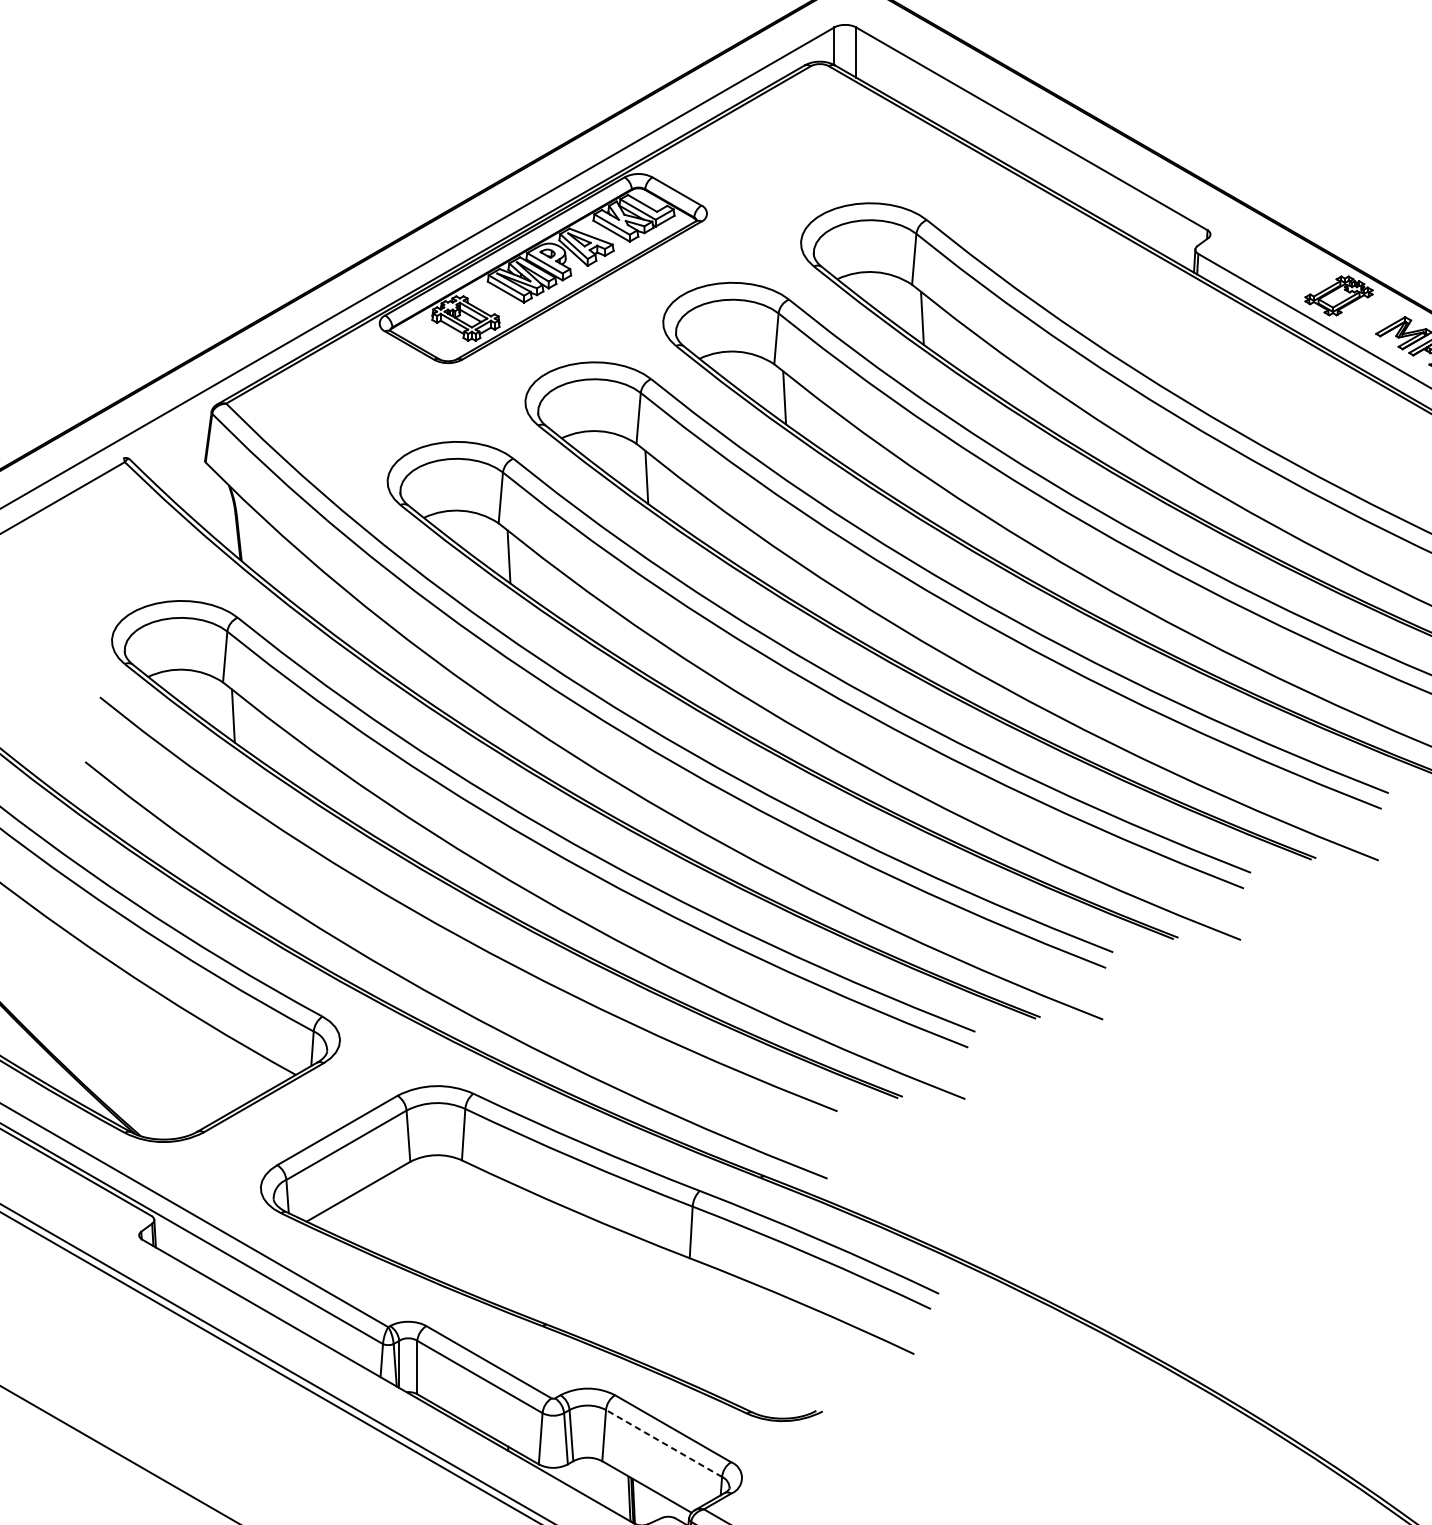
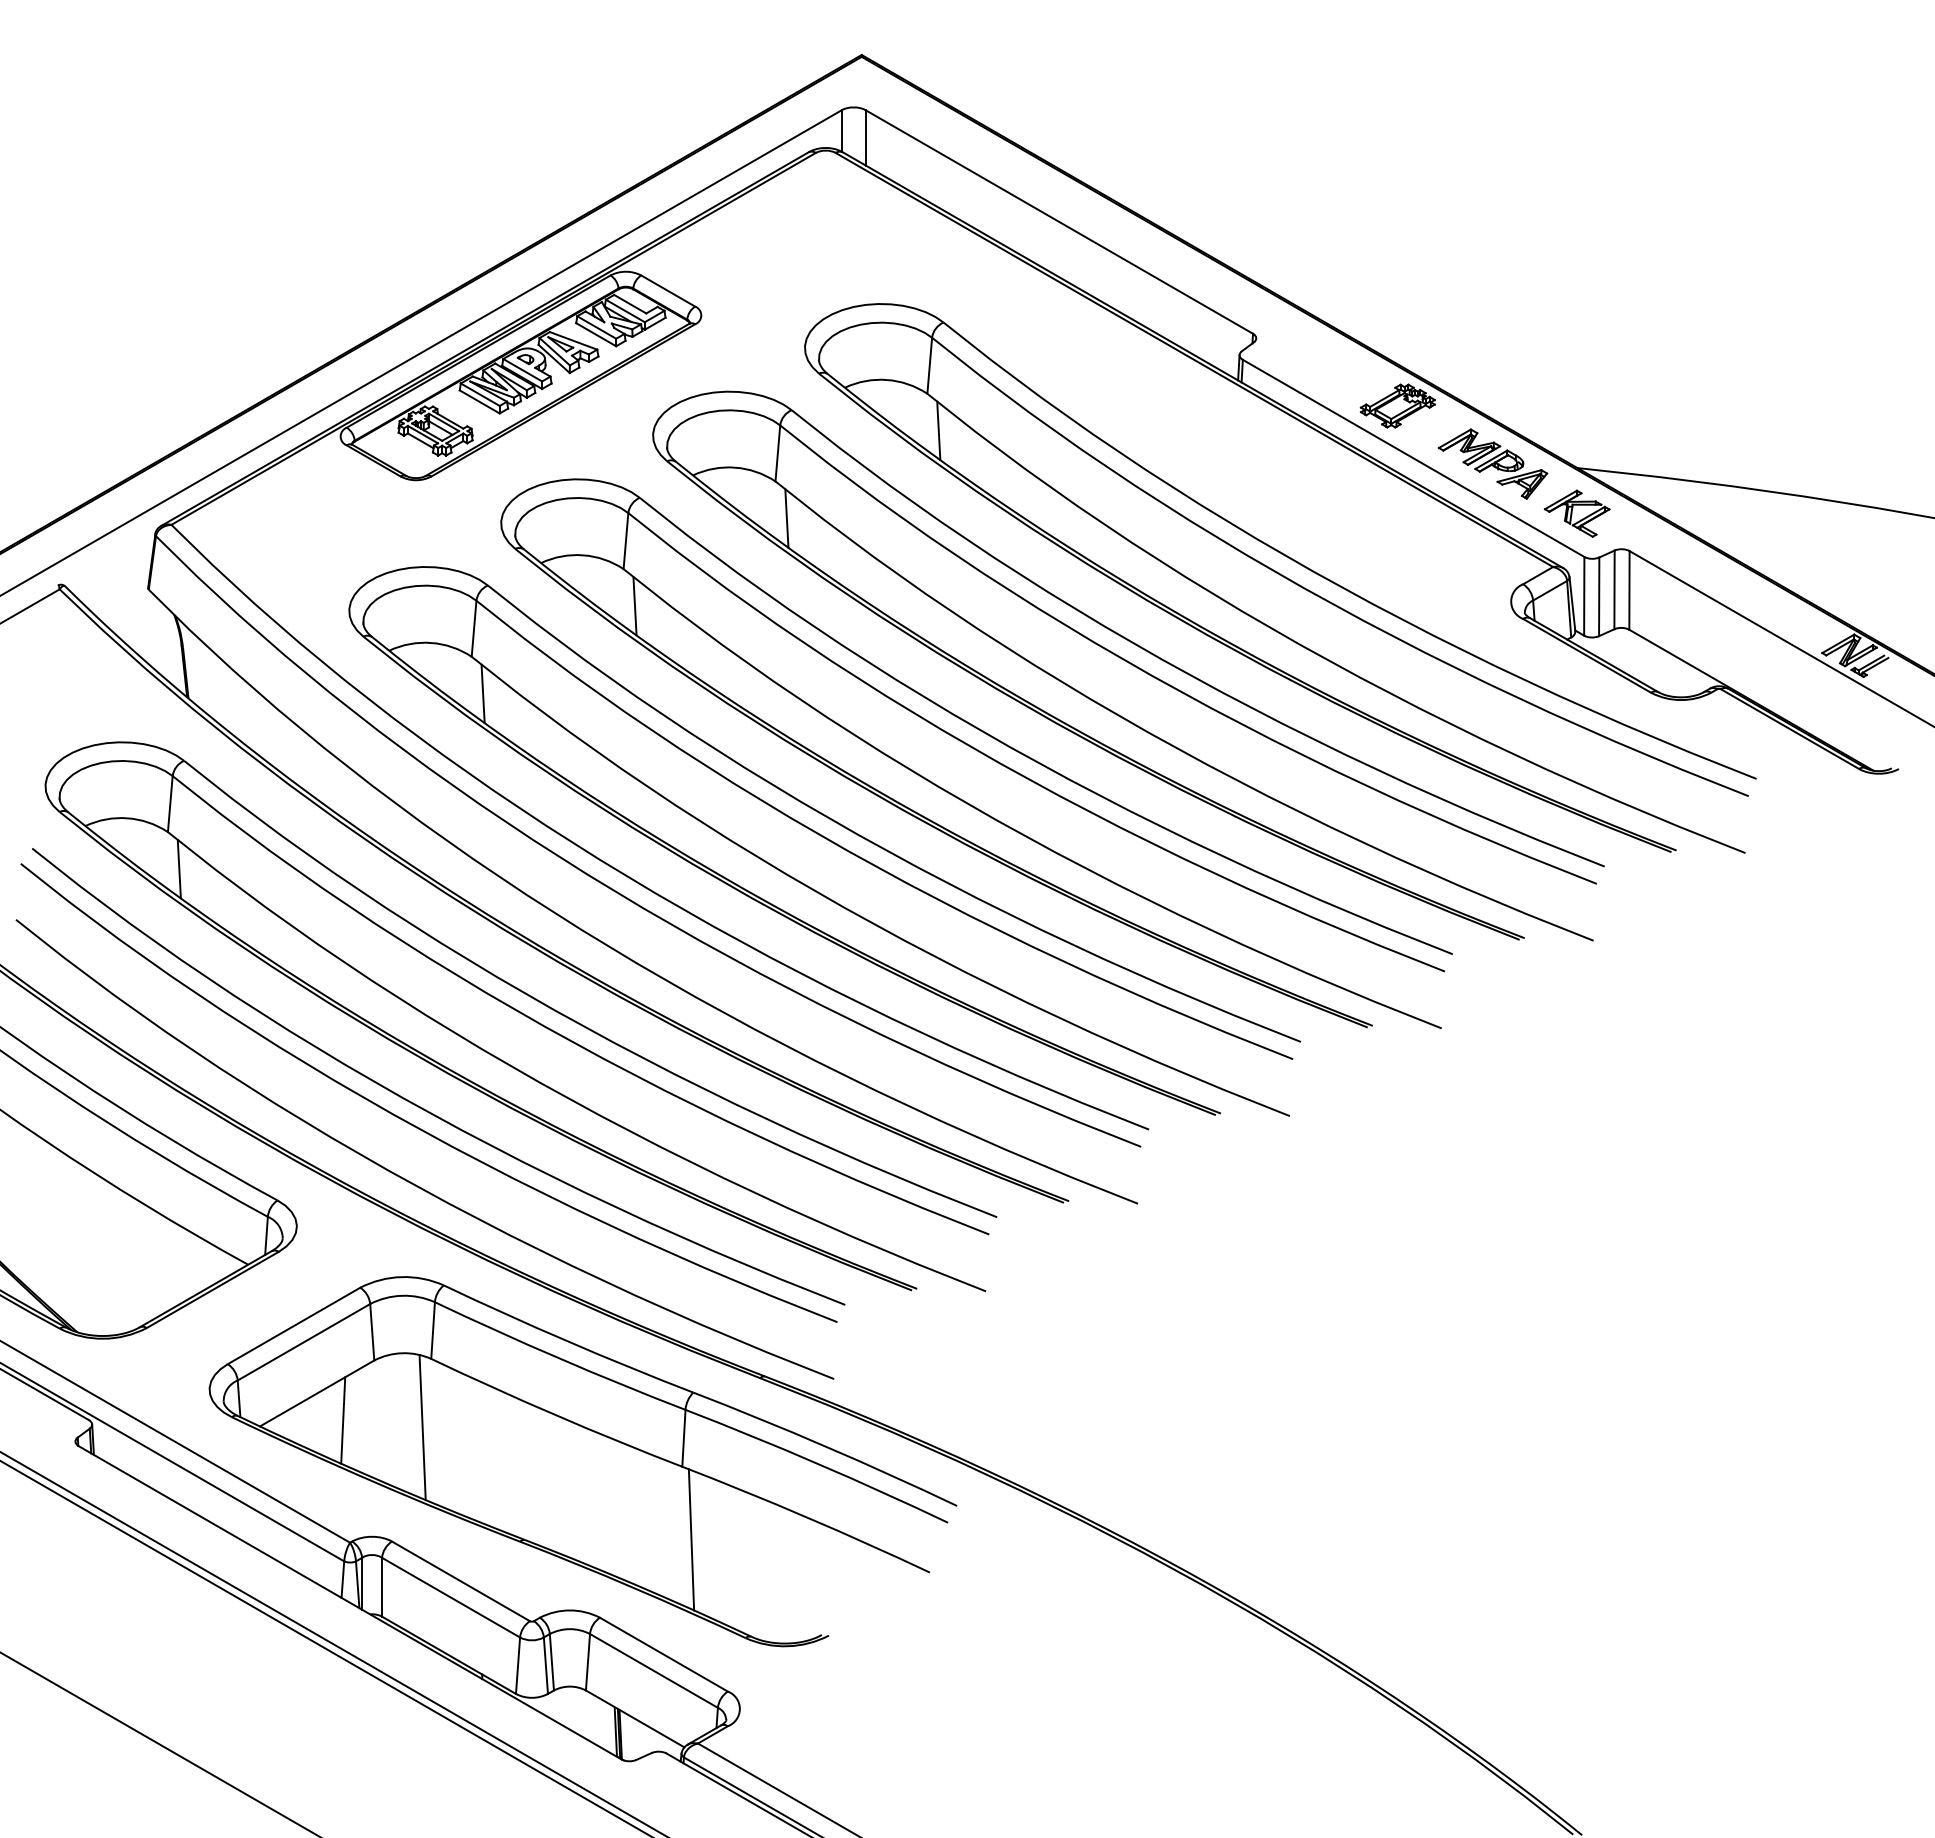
curve: (443, 945) -> (410, 1122), added
line: (382, 1216) -> (343, 1420), added
line: (454, 1222) -> (422, 1427), added
line: (698, 1324) -> (691, 1539), added
line: (663, 1443) -> (653, 1670), dashed -> solid

